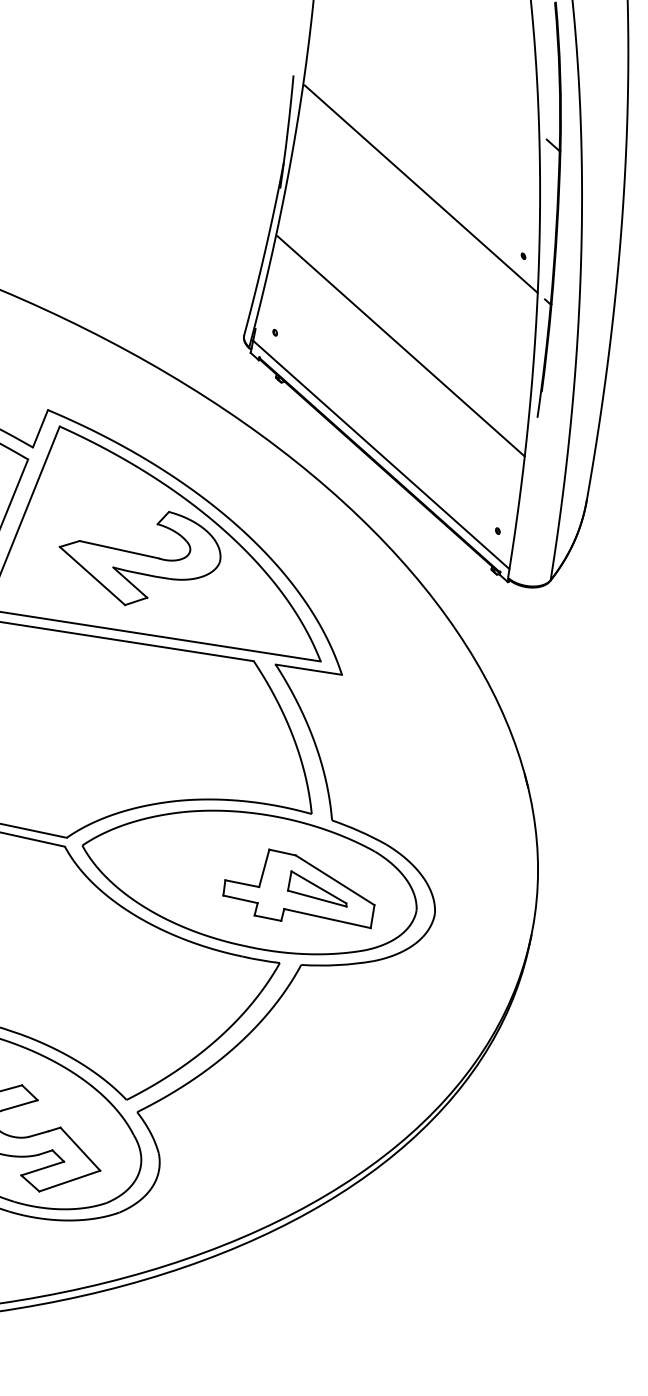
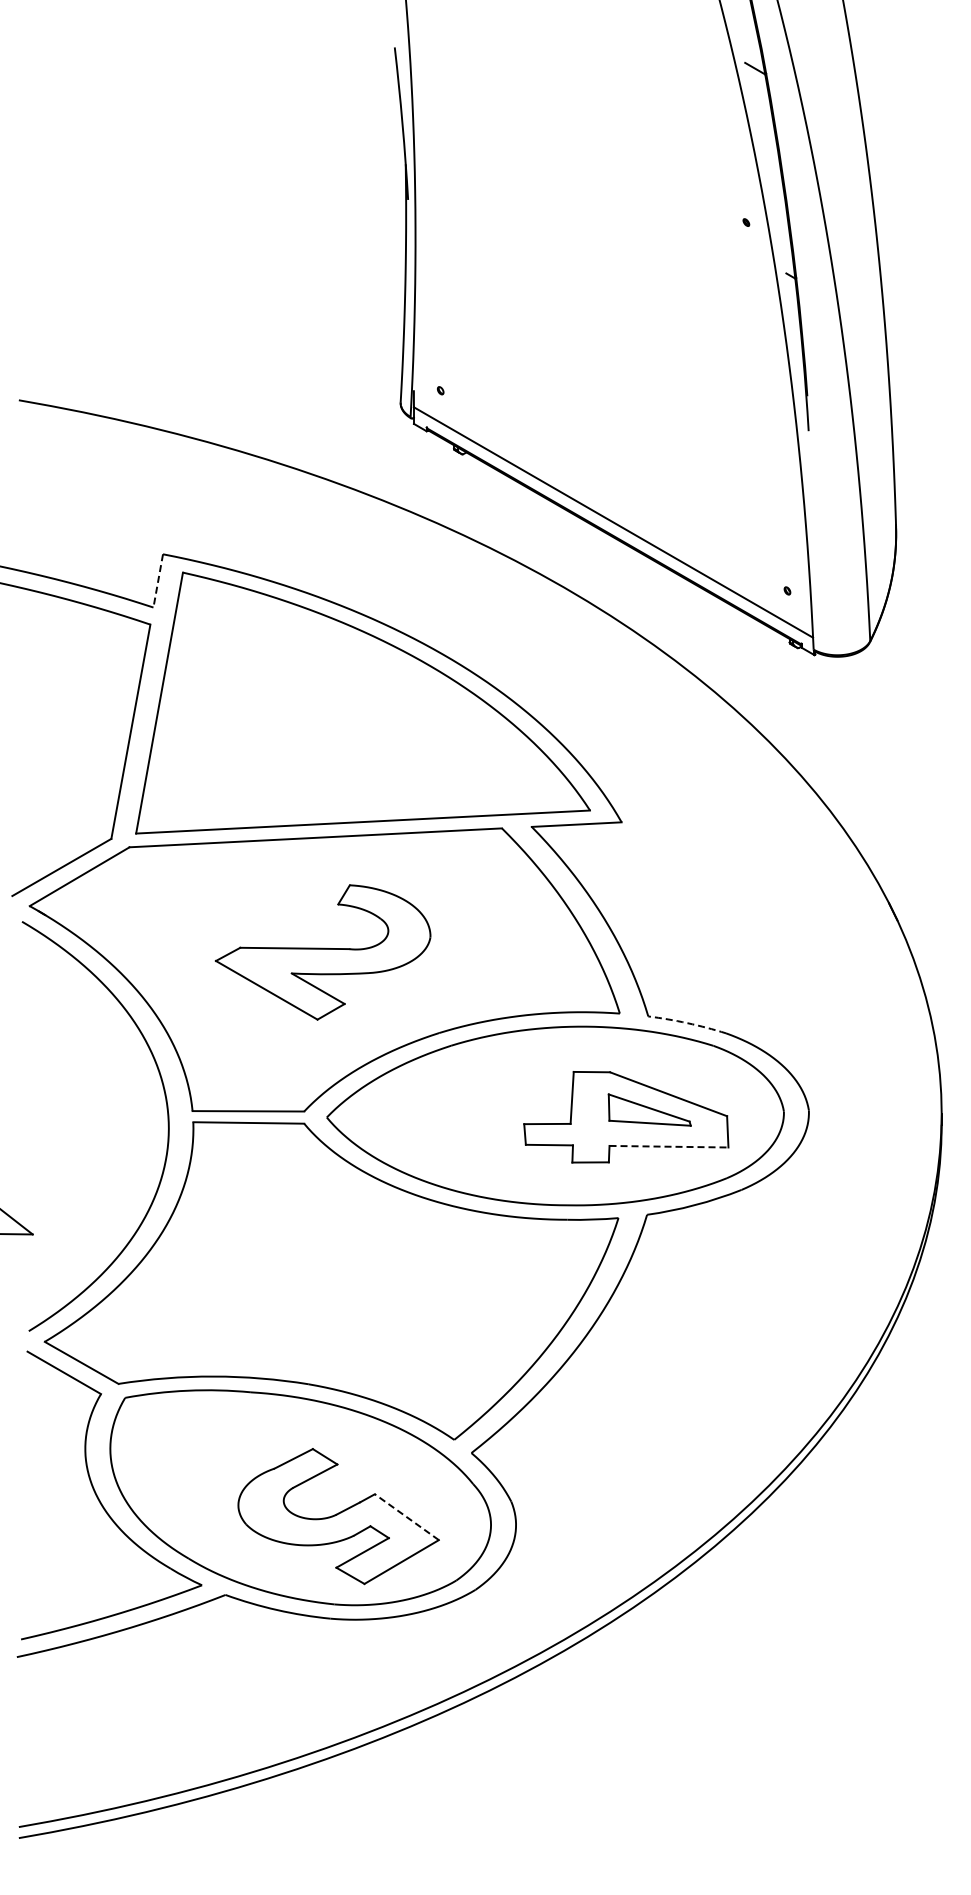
line: (421, 188) -> (593, 161), removed
line: (400, 346) -> (609, 374), removed
line: (40, 429) -> (158, 581), solid -> dashed
part: (138, 556) -> (322, 952), moved
arc: (359, 831) -> (687, 1023), solid -> dashed
line: (327, 918) -> (669, 1146), solid -> dashed
line: (80, 1148) -> (406, 1516), solid -> dashed

